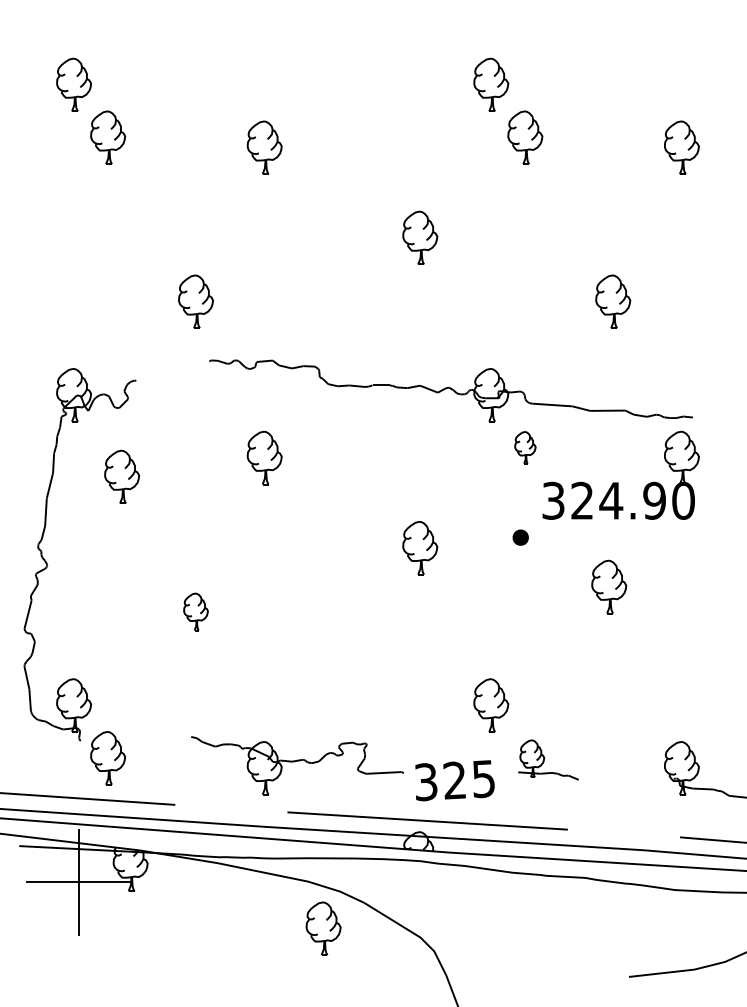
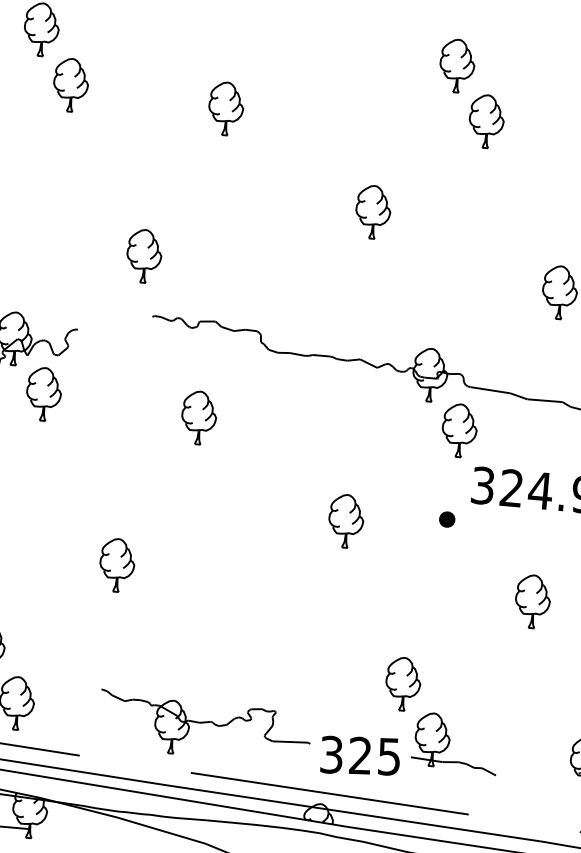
part: (525, 447) -> (459, 430), size x1.67
part: (122, 476) -> (44, 393), moved
part: (609, 586) -> (533, 601), moved
part: (195, 611) -> (116, 564), size x1.43
part: (548, 759) -> (455, 742), size x1.43

